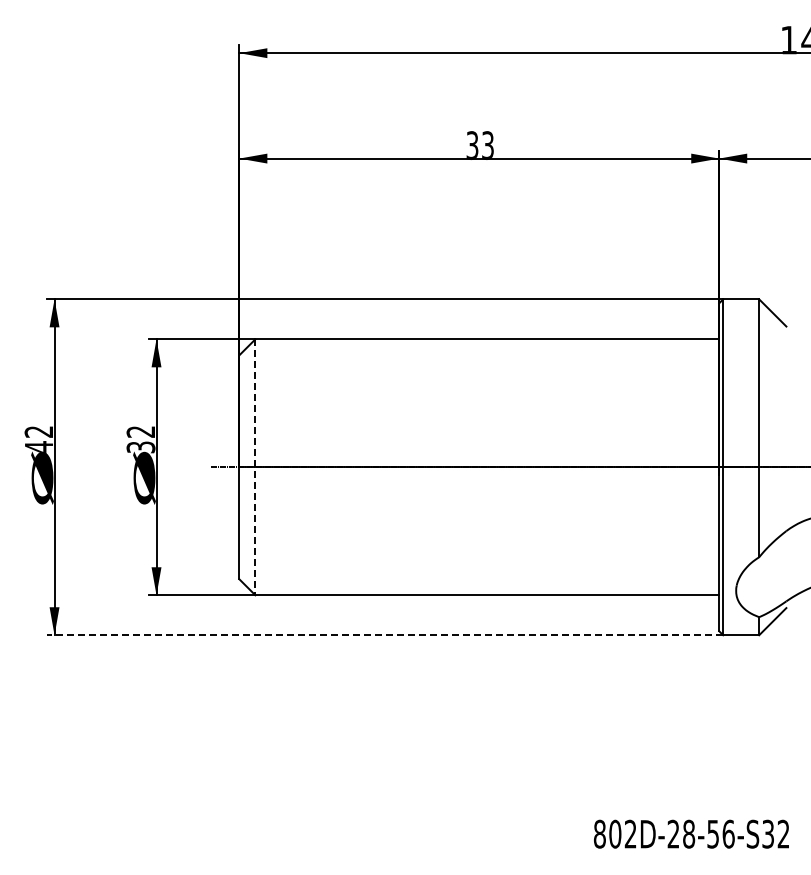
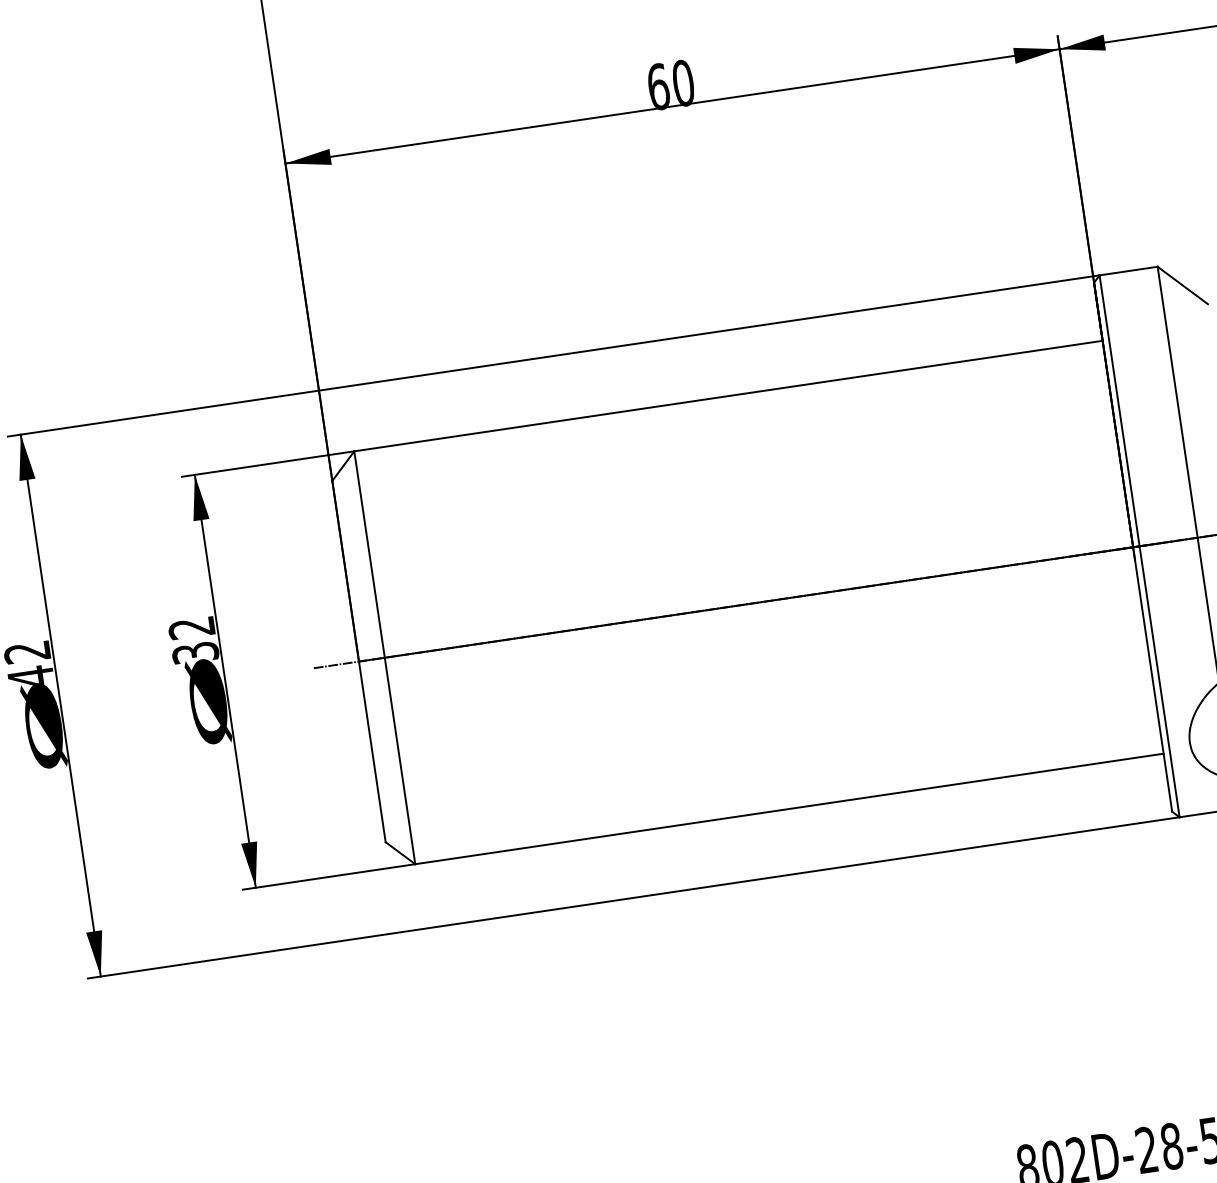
text: (480, 144) -> (671, 83), 33 -> 60
line: (255, 467) -> (385, 658), dashed -> solid
line: (384, 635) -> (633, 898), dashed -> solid

